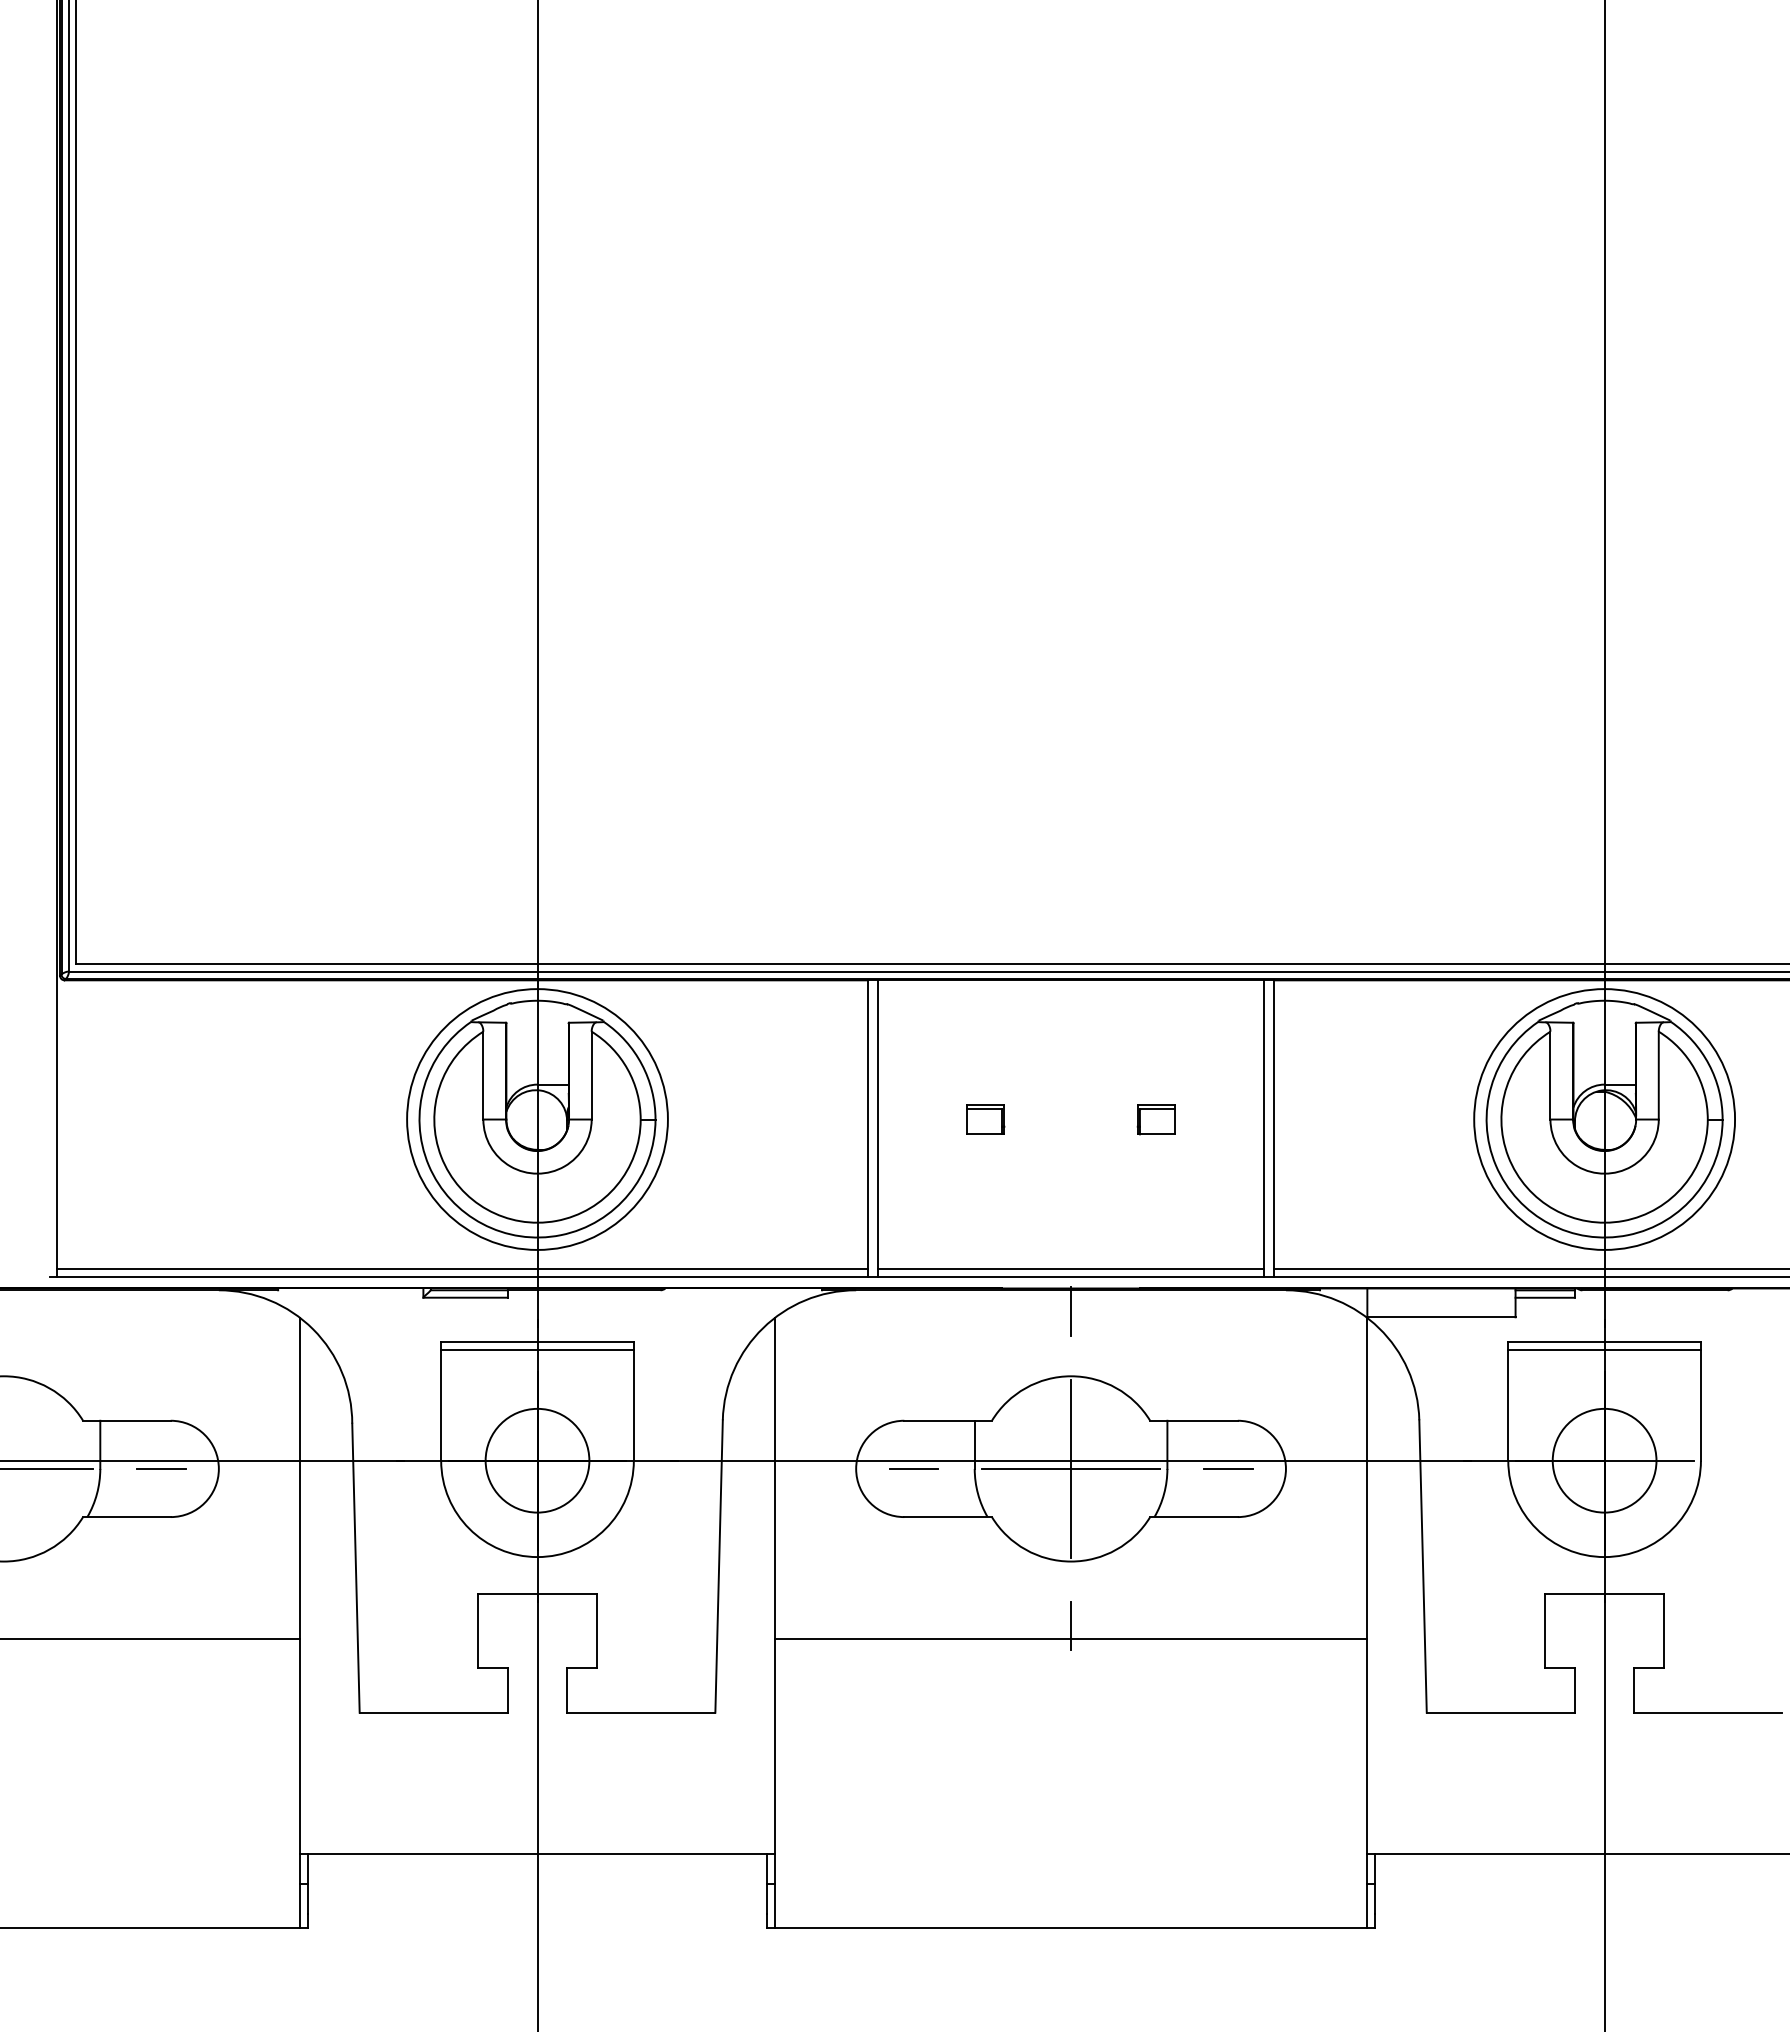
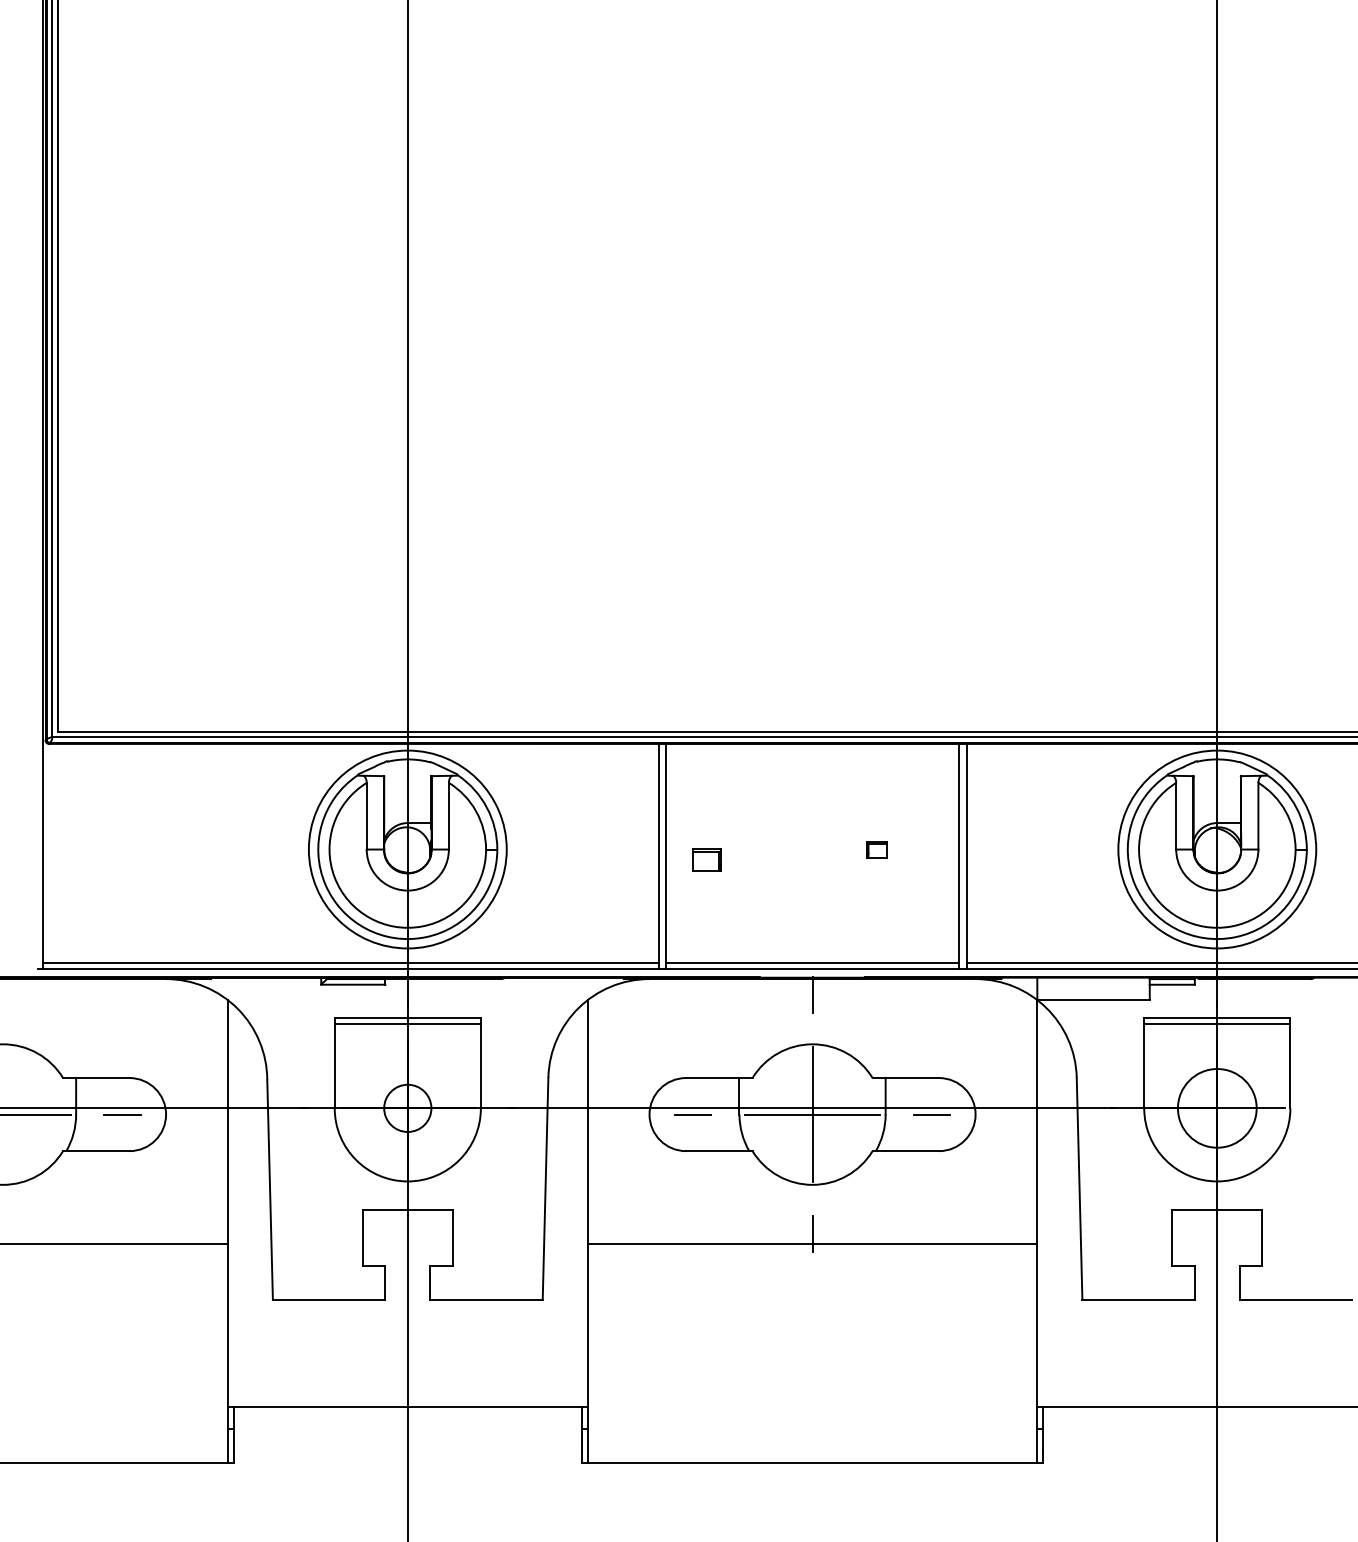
part: (985, 1119) -> (706, 860), moved
part: (1155, 1119) -> (876, 849), size x0.7
circle: (537, 1460) -> (407, 1108), size x0.6

